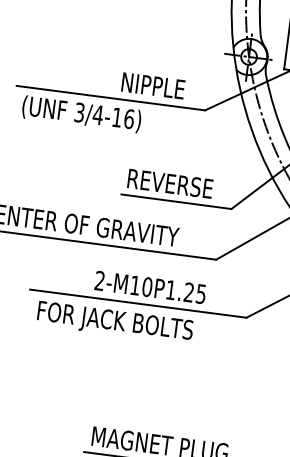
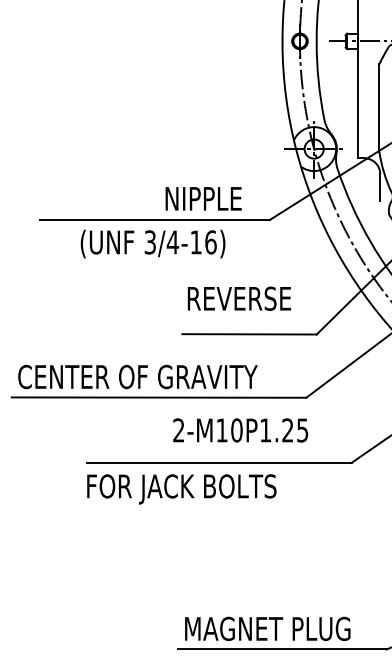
text: (81, 113) -> (152, 243), moved
text: (170, 183) -> (239, 298), moved
text: (150, 287) -> (240, 430), moved
text: (114, 322) -> (181, 489), moved

